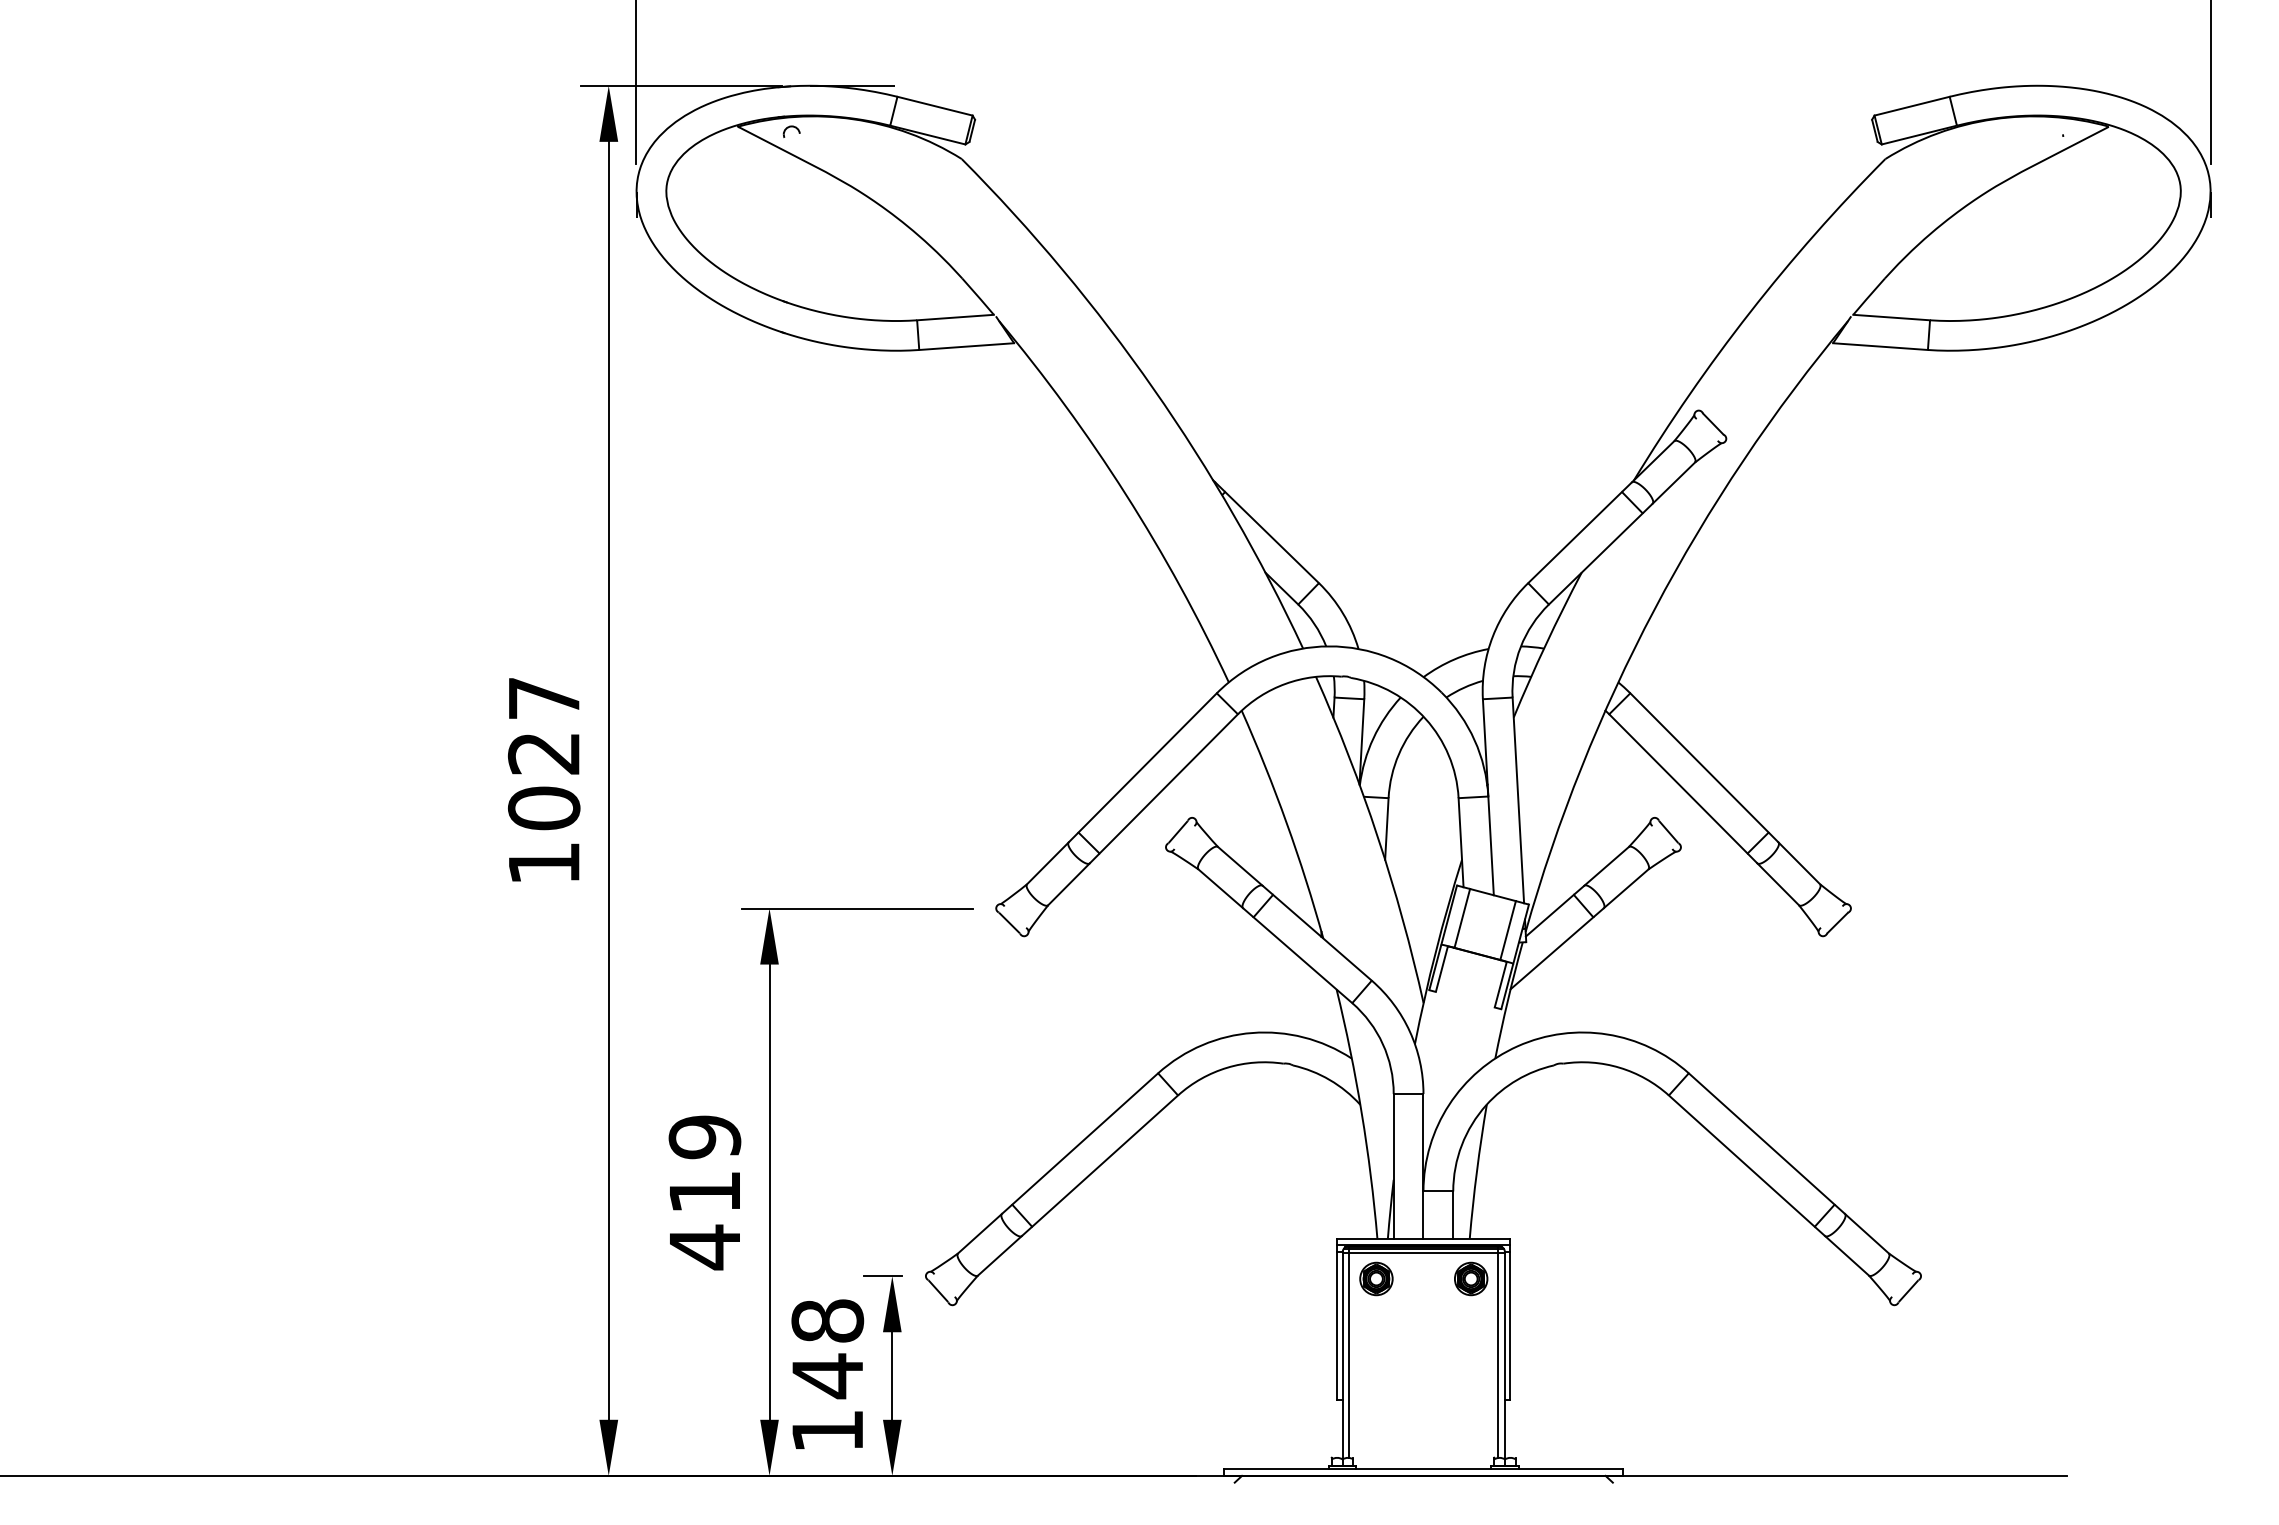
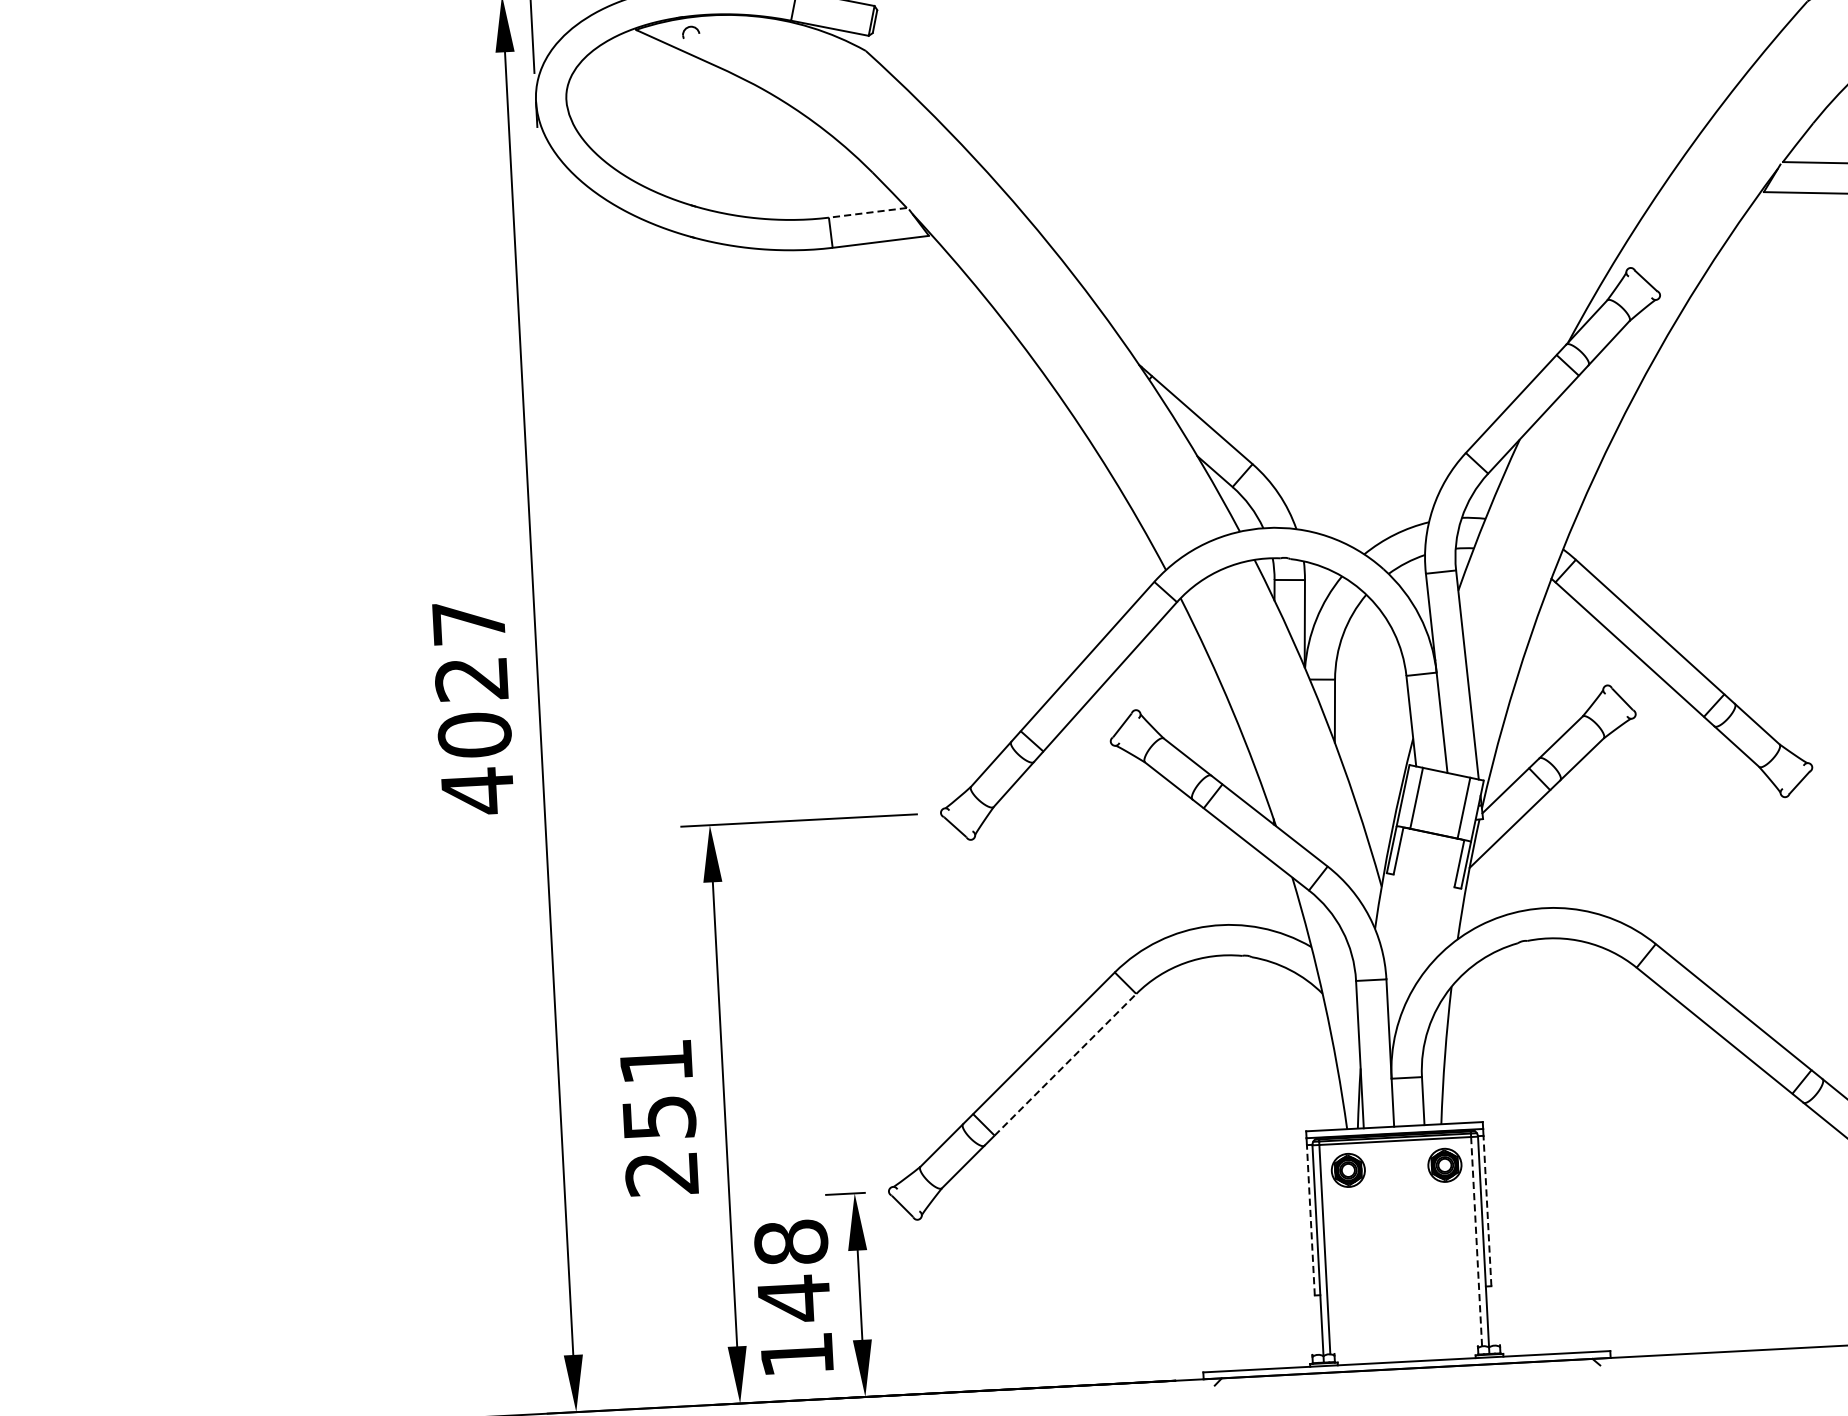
line: (955, 317) -> (867, 212), solid -> dashed
text: (544, 863) -> (478, 791), 1027 -> 4027
line: (1105, 1160) -> (1065, 1064), solid -> dashed
text: (704, 1192) -> (658, 1118), 419 -> 251
line: (1337, 1325) -> (1311, 1219), solid -> dashed
line: (1510, 1325) -> (1487, 1210), solid -> dashed
line: (1498, 1355) -> (1476, 1241), solid -> dashed

